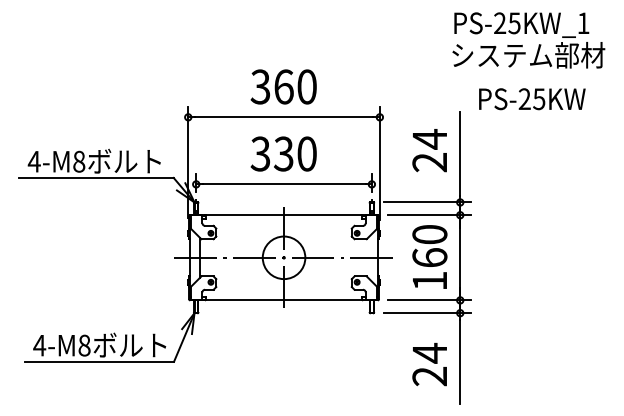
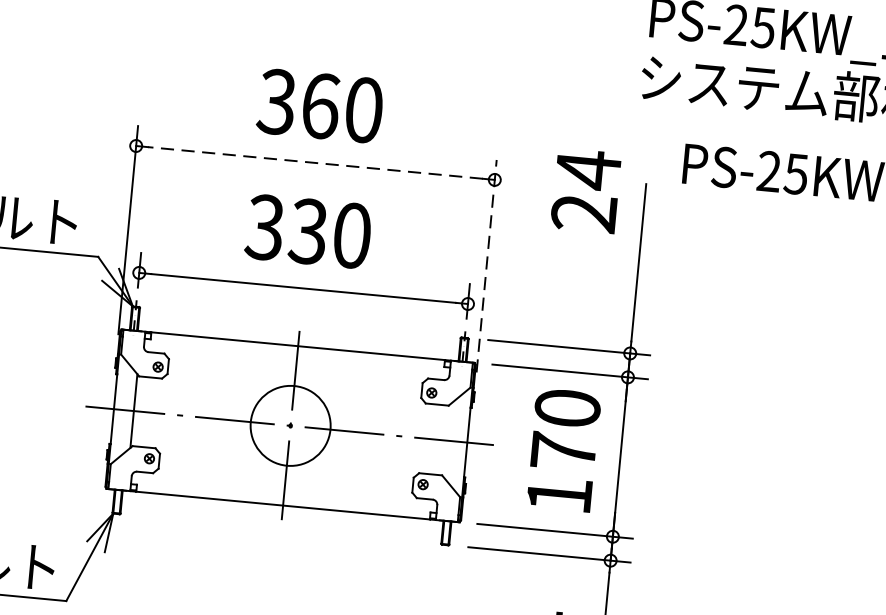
line: (283, 117) -> (314, 163), solid -> dashed
text: (429, 150) -> (585, 190), moved
line: (379, 163) -> (485, 266), solid -> dashed
text: (429, 257) -> (562, 451), 160 -> 170

